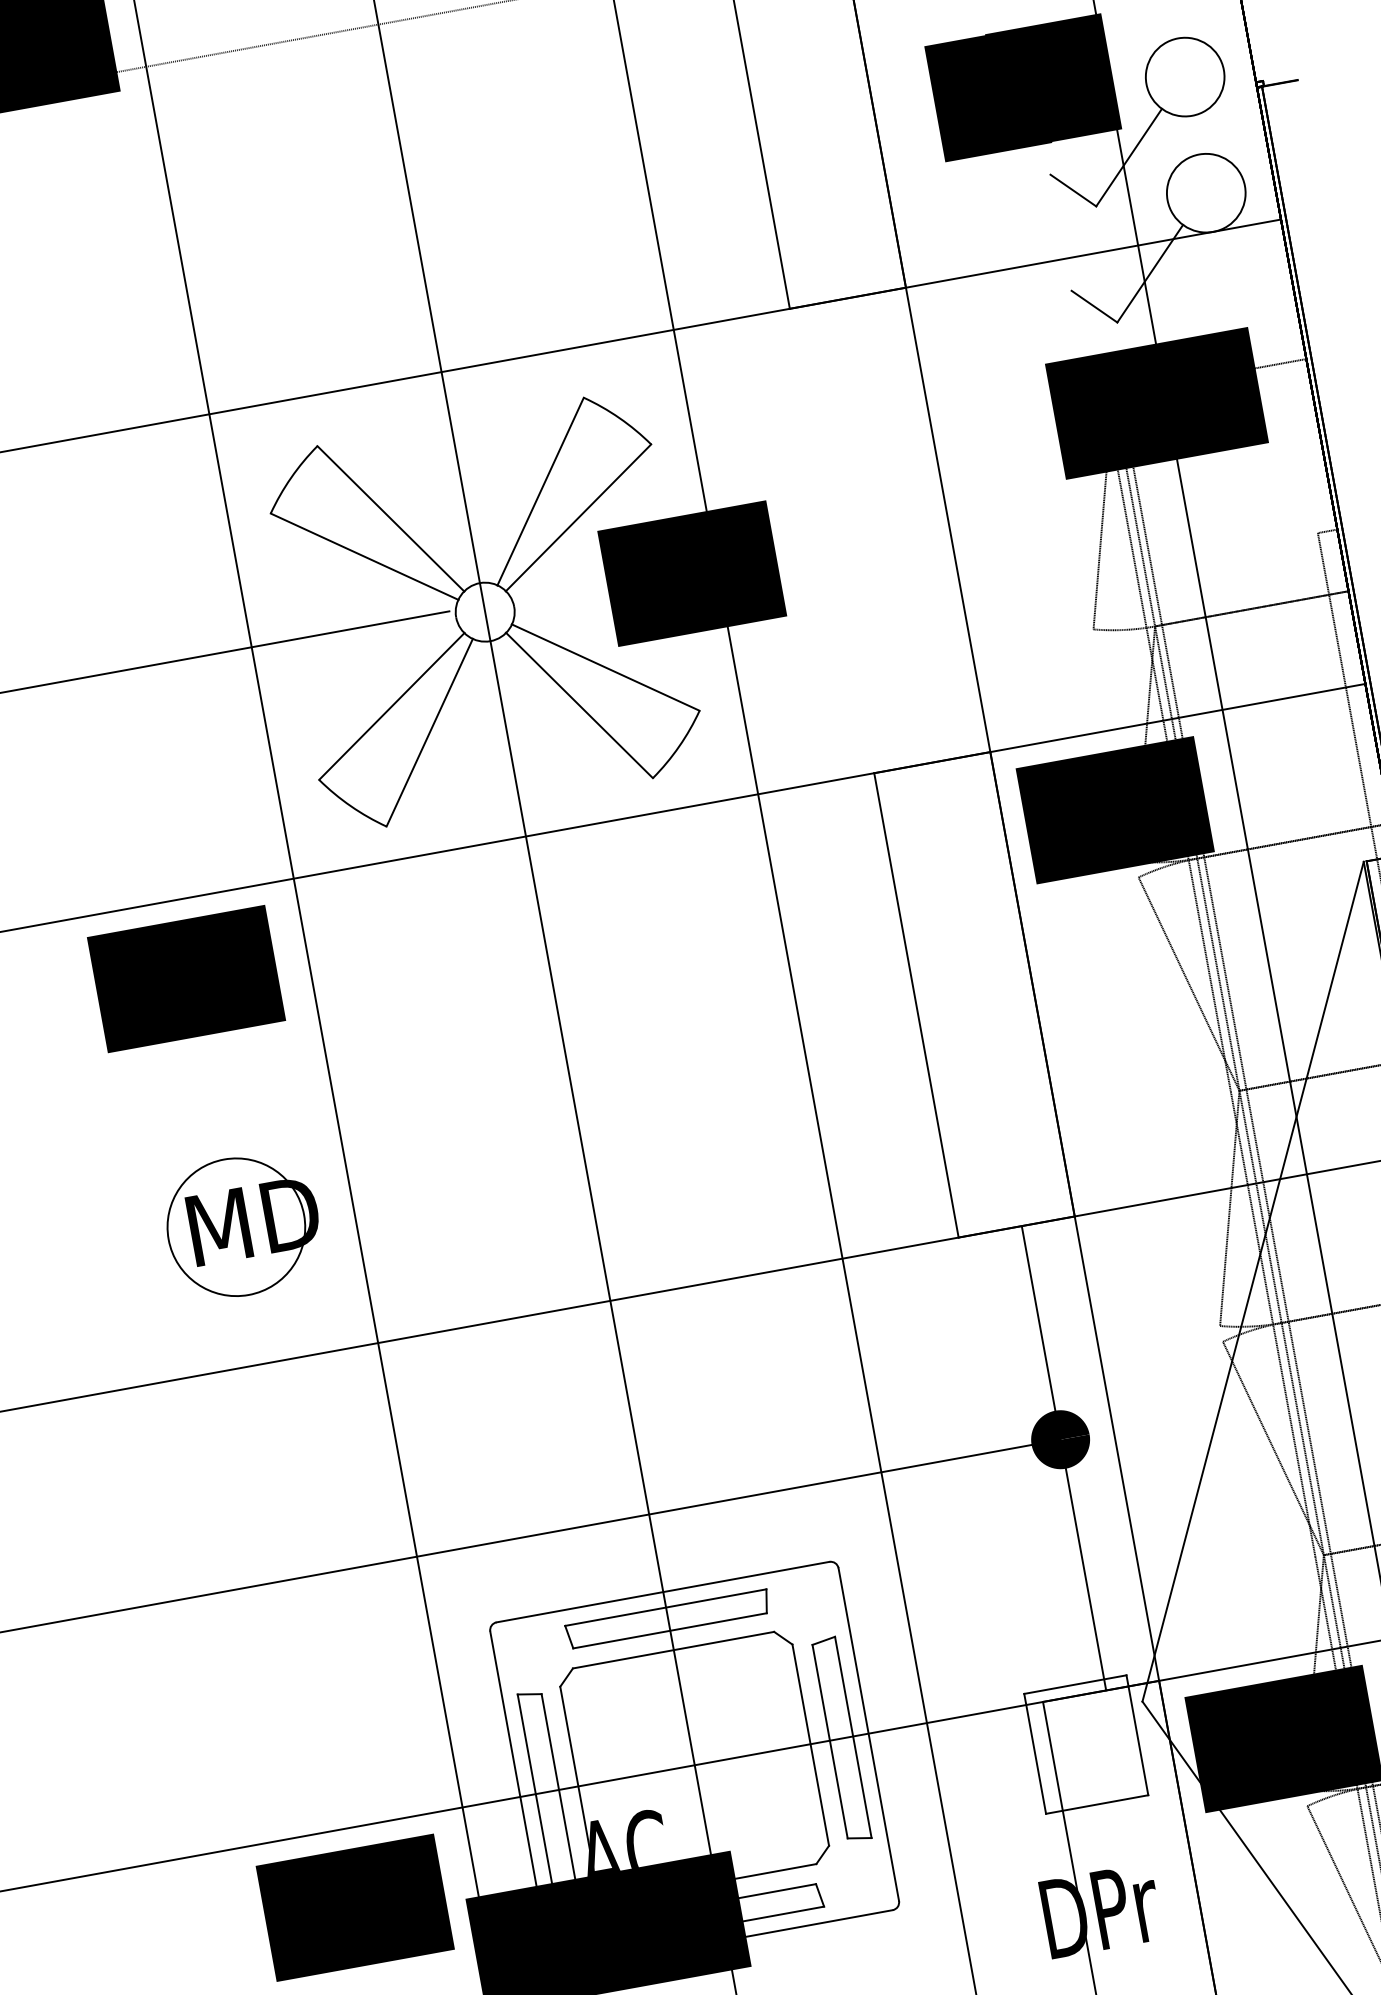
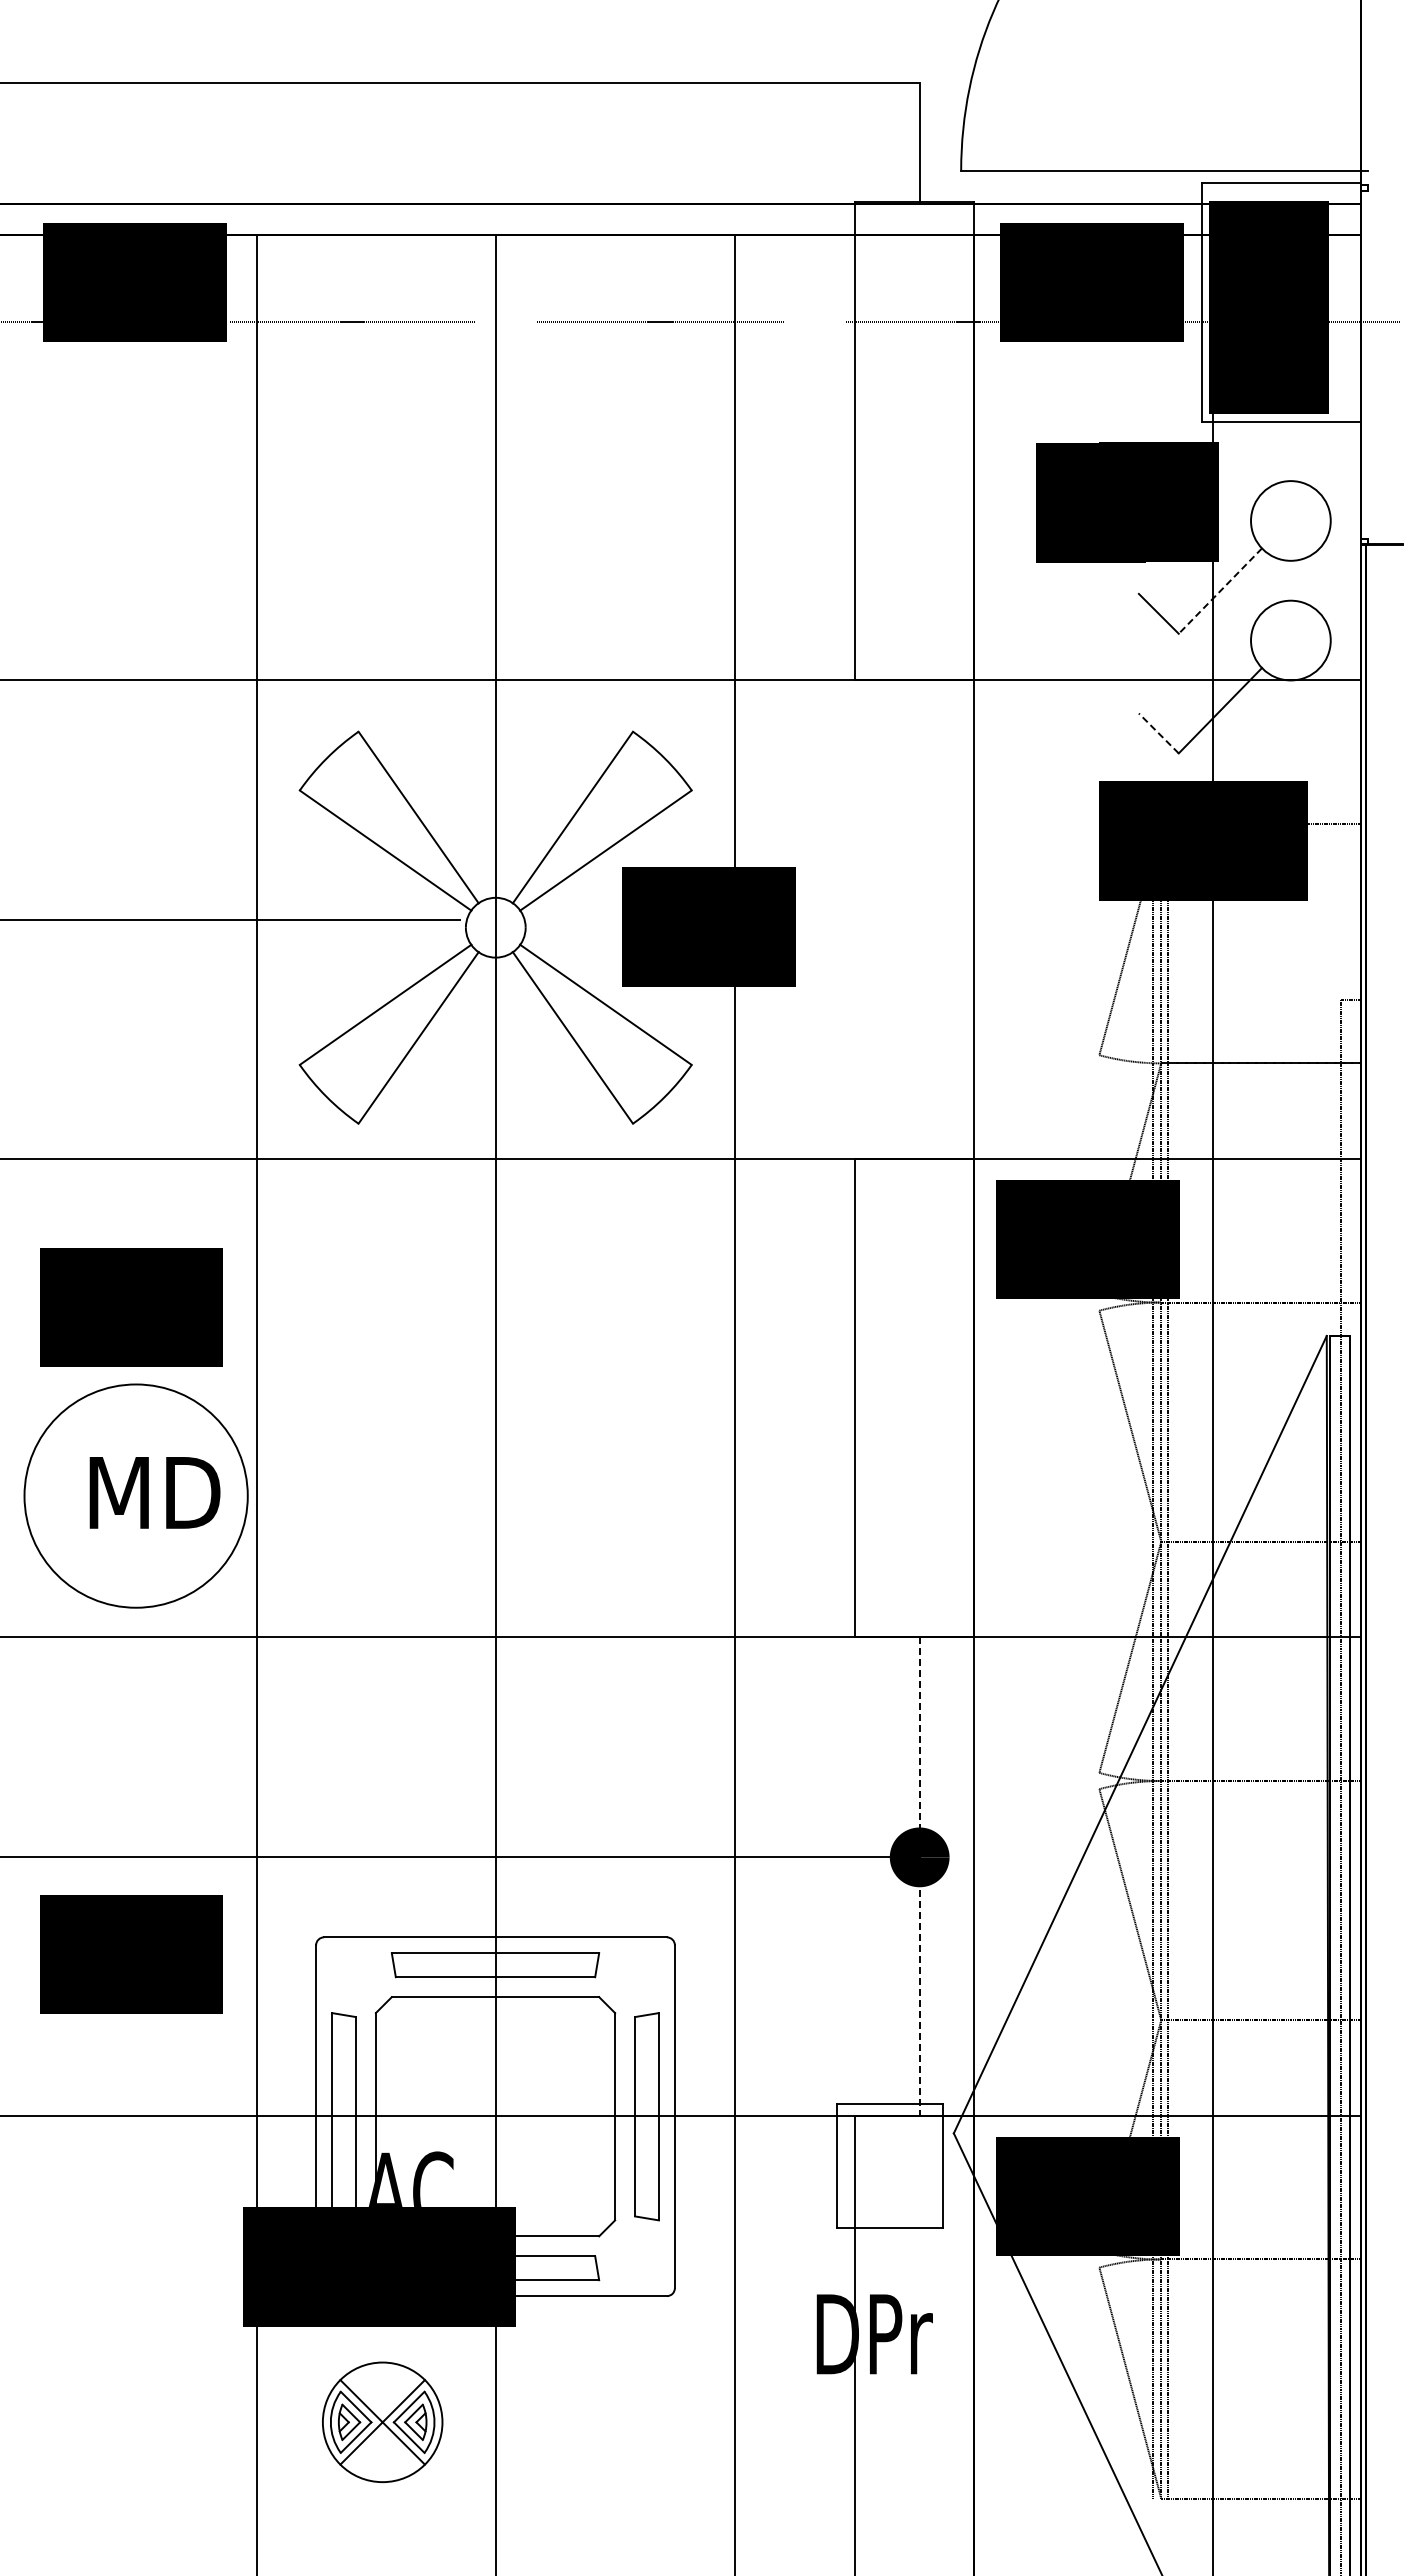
line: (1129, 157) -> (1220, 591), solid -> dashed
line: (1094, 306) -> (1158, 733), solid -> dashed
text: (186, 979) -> (131, 1307), moved
circle: (235, 1226) -> (135, 1495), size x1.6
line: (1063, 1458) -> (919, 1876), solid -> dashed
text: (355, 1907) -> (131, 1954), moved

